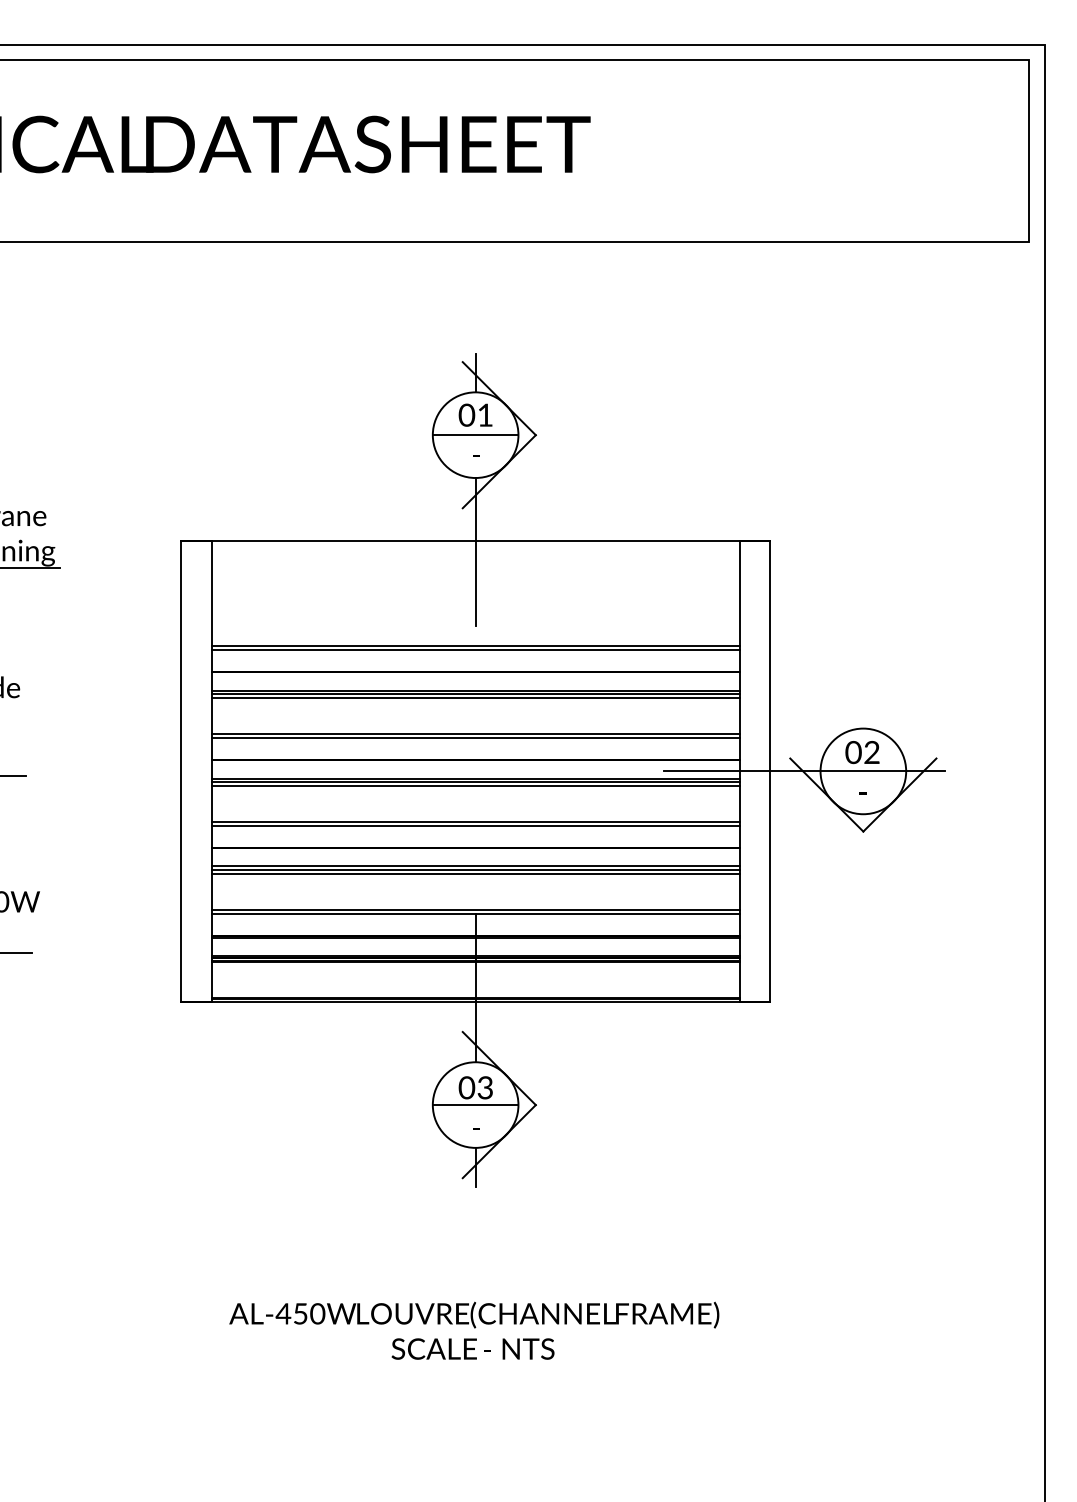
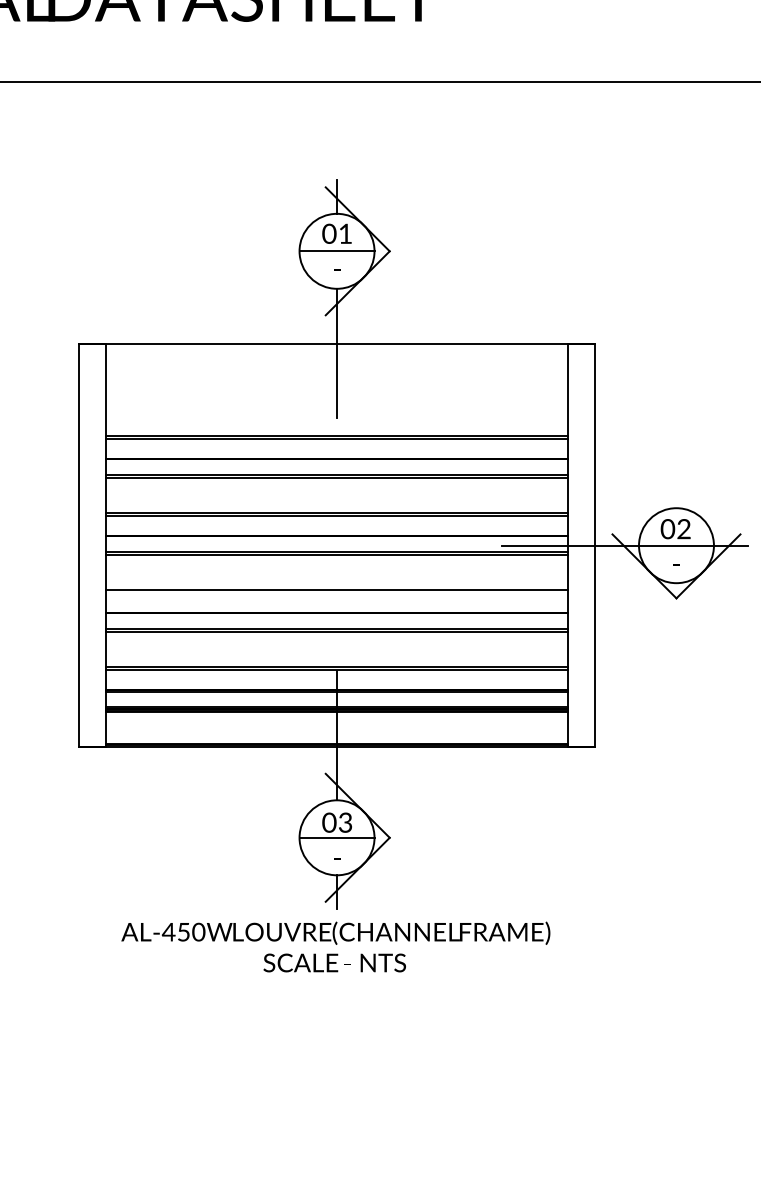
line: (475, 697) -> (336, 480), removed
line: (475, 785) -> (336, 558), removed
line: (475, 825) -> (336, 593), removed
line: (475, 873) -> (336, 635), removed
text: (474, 1330) -> (336, 946), moved

